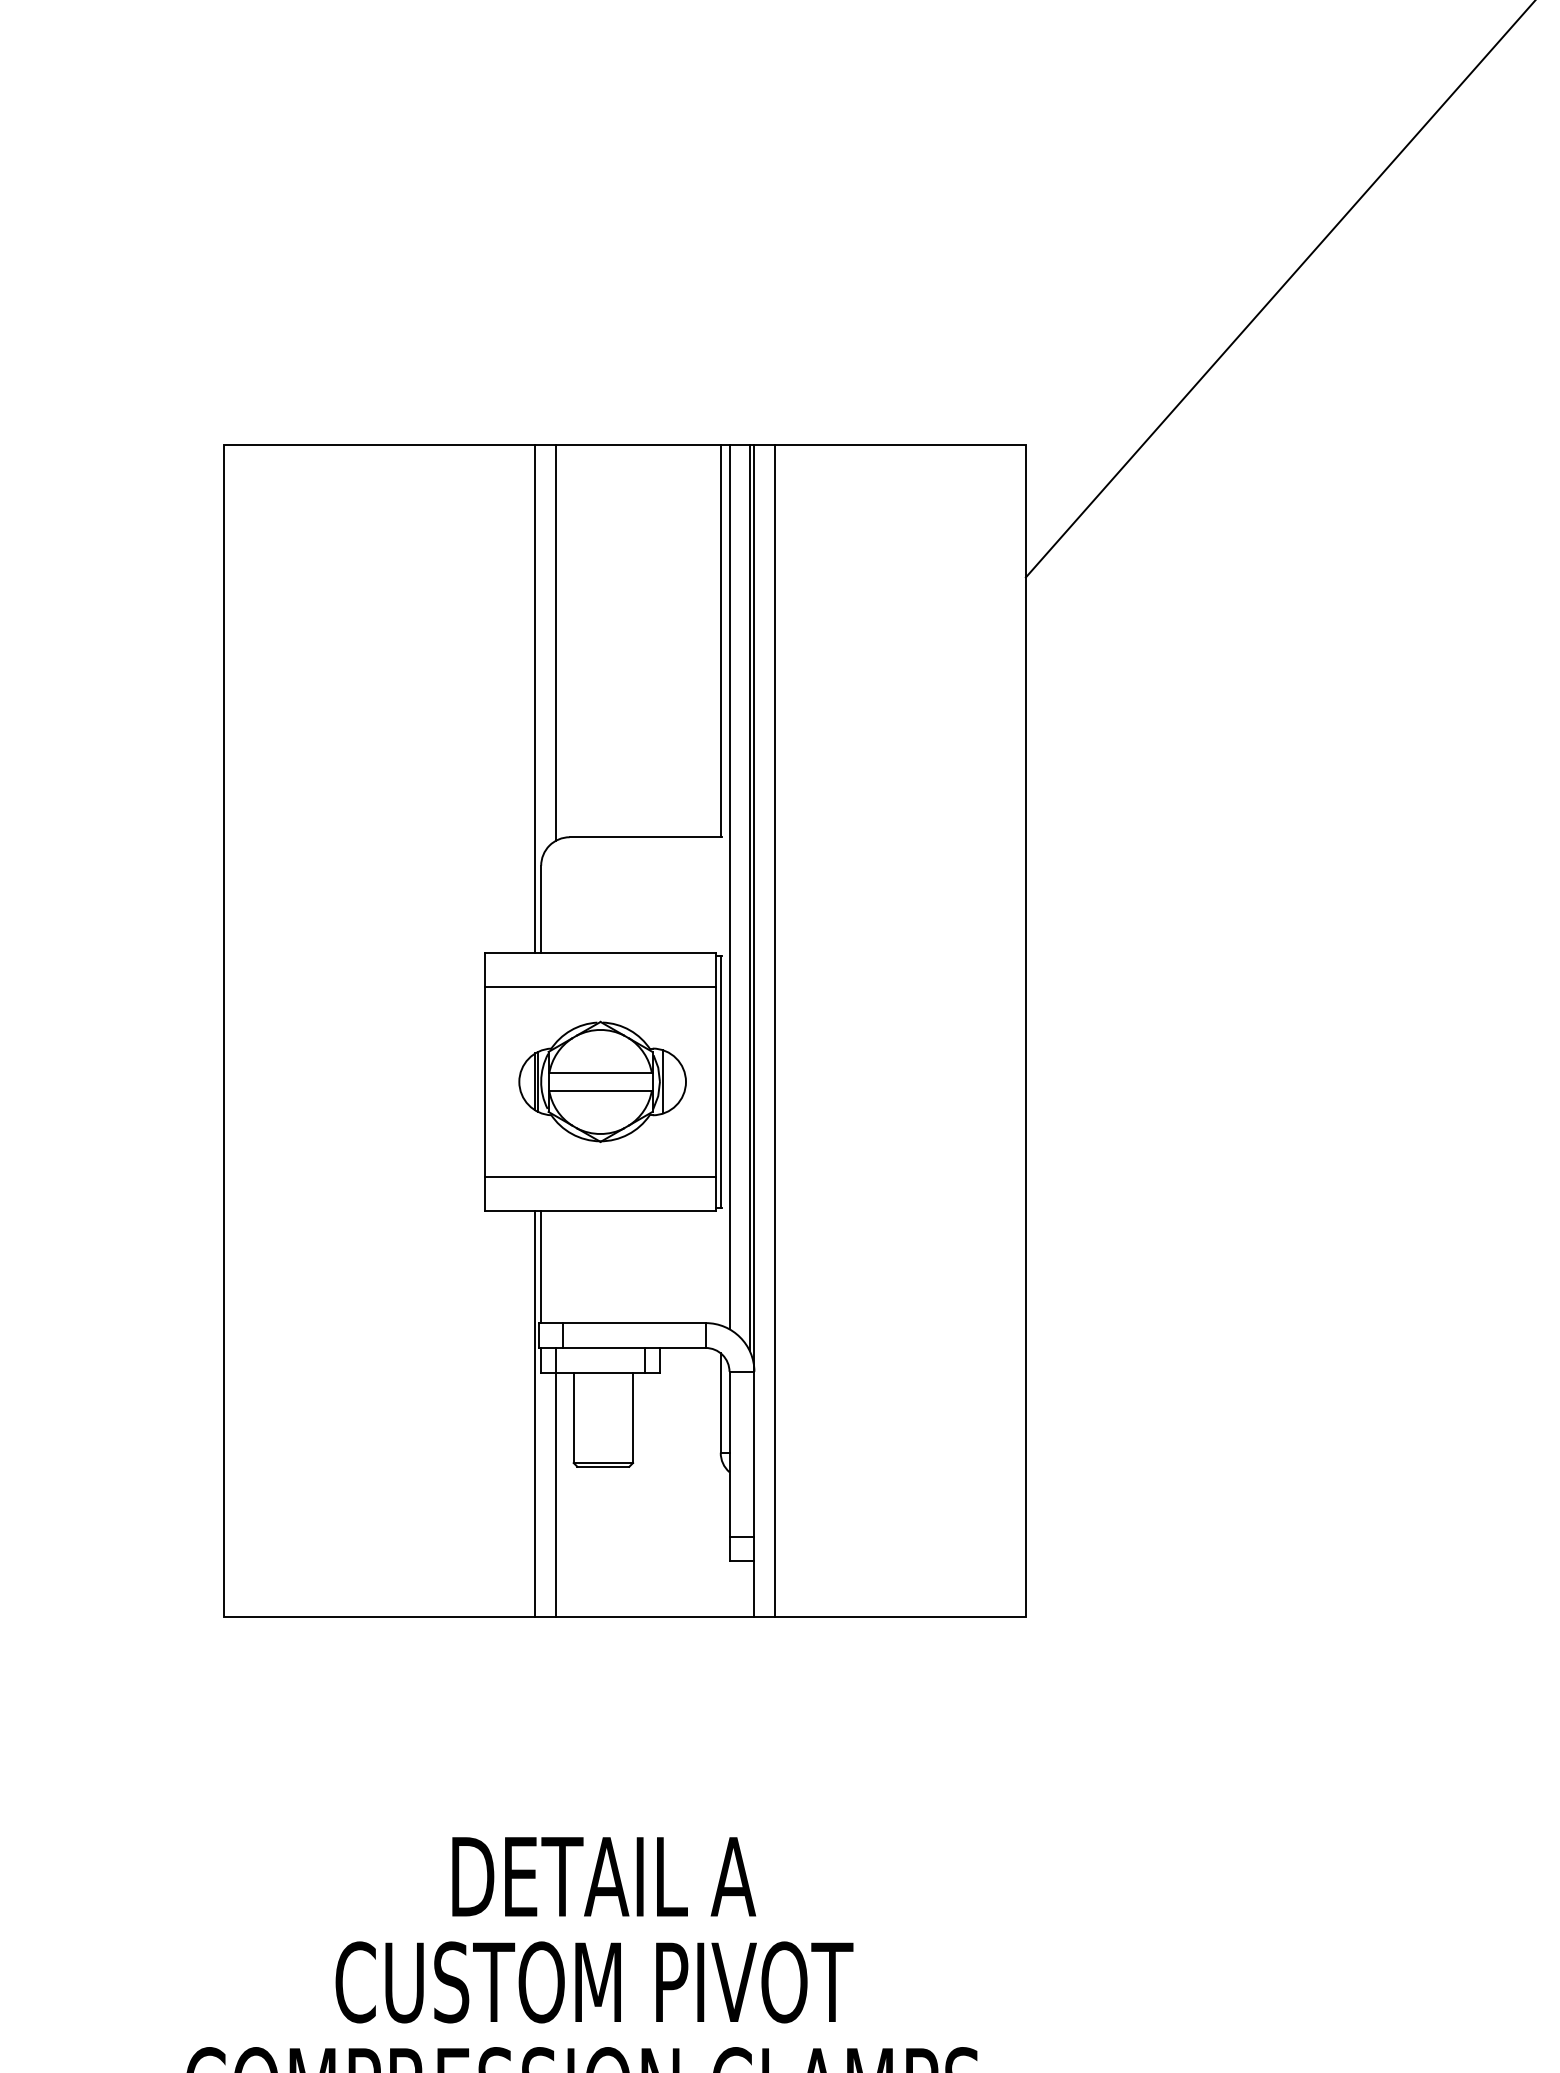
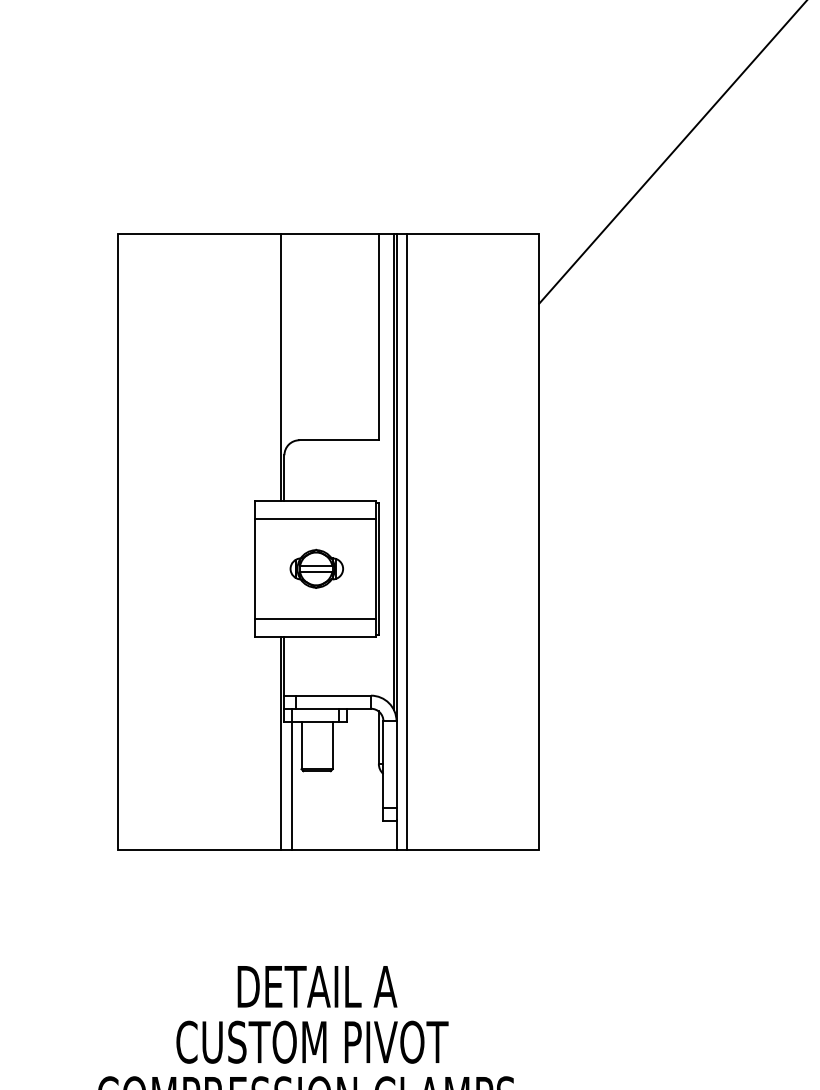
line: (556, 643) -> (292, 338), removed
line: (729, 887) -> (383, 466), removed
part: (602, 1081) -> (316, 568), size x0.6

